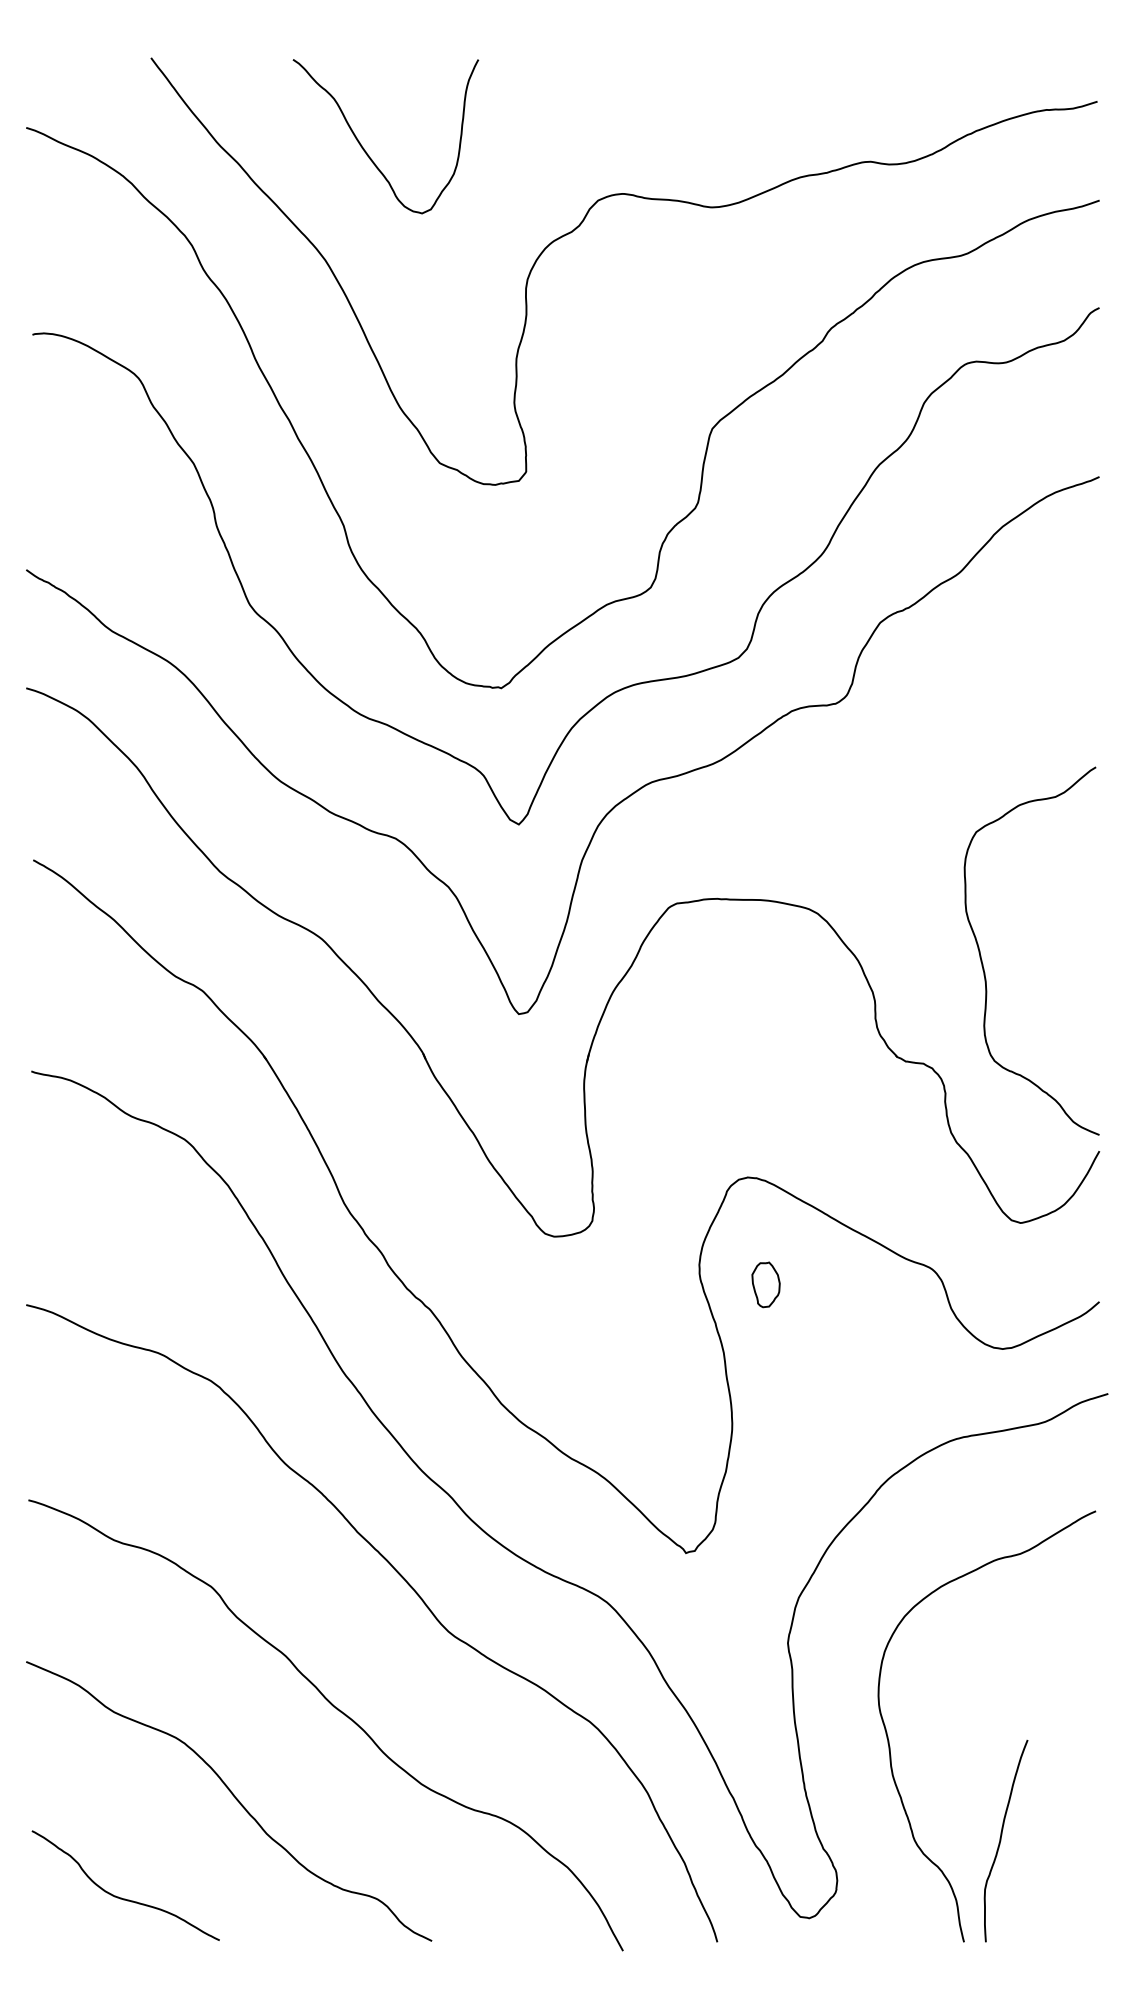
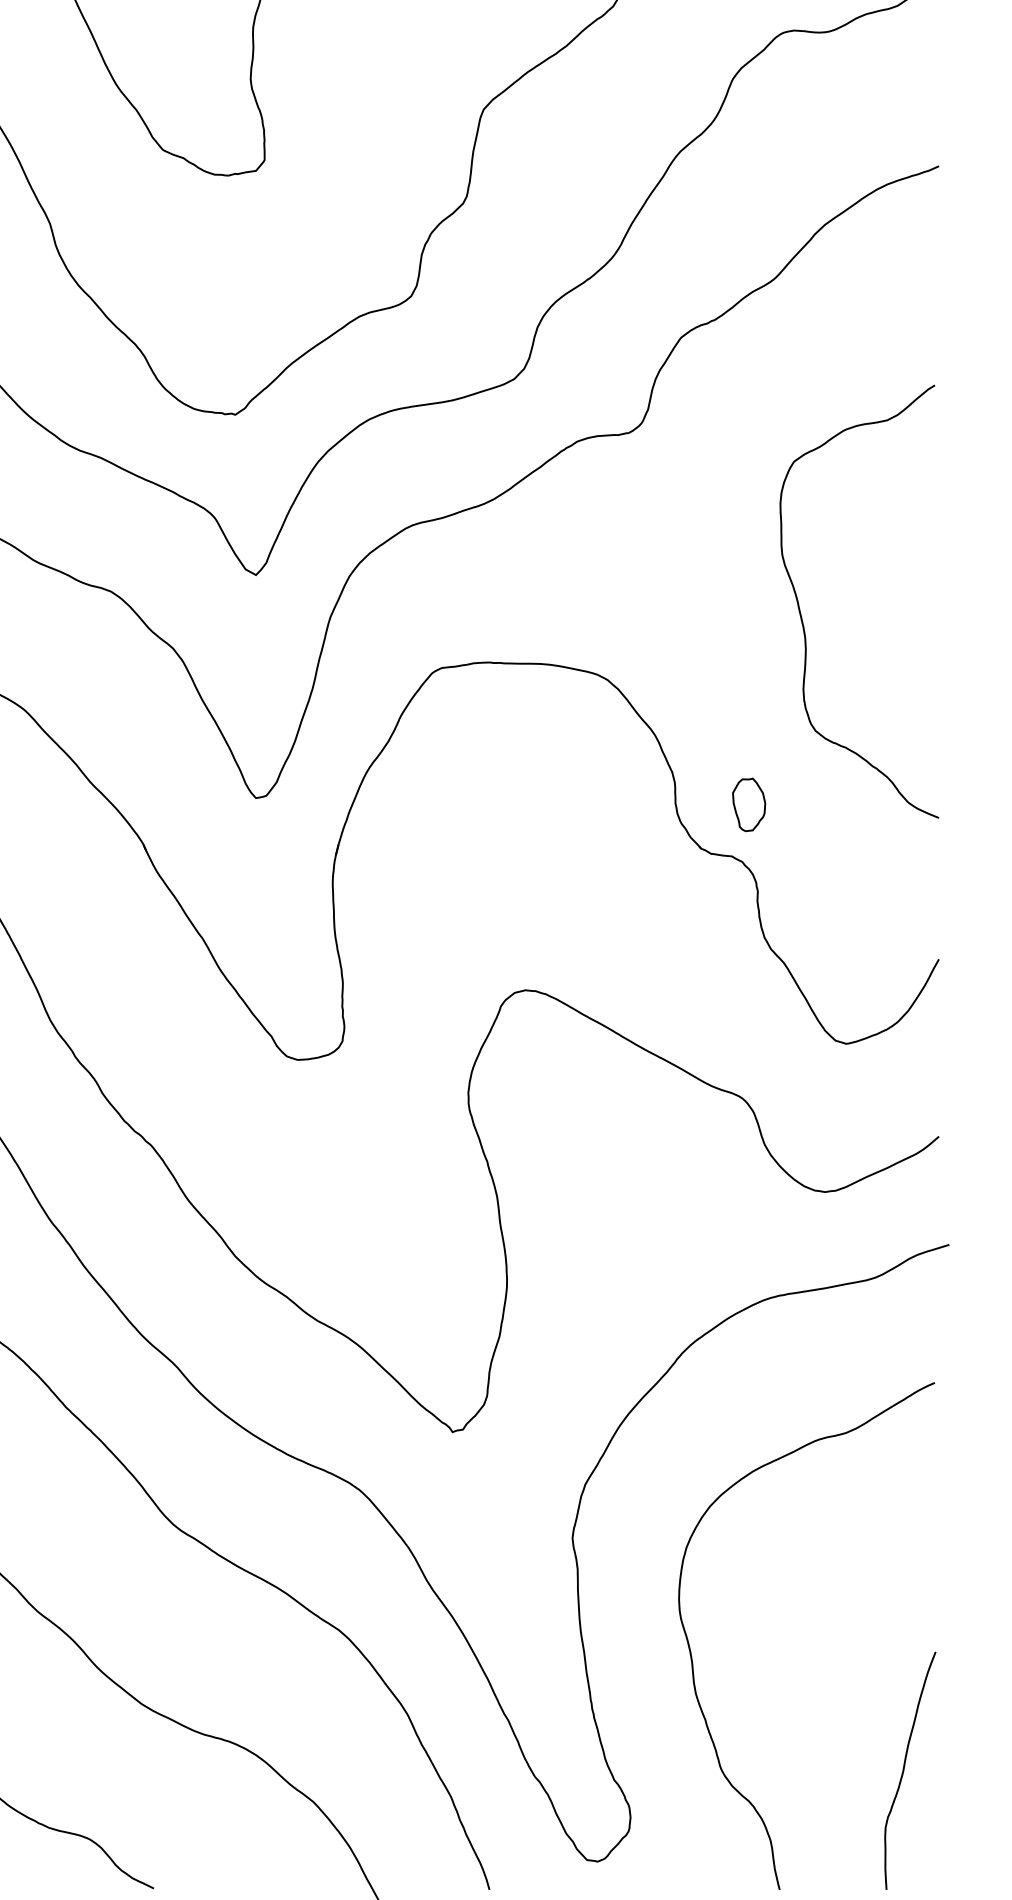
curve: (983, 963) -> (802, 616), moved
part: (765, 1284) -> (748, 804), moved
curve: (1001, 1840) -> (904, 1770), moved

